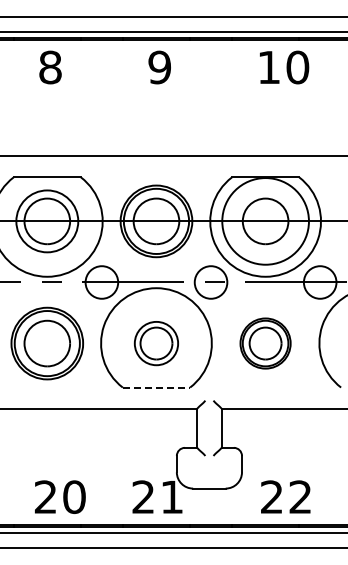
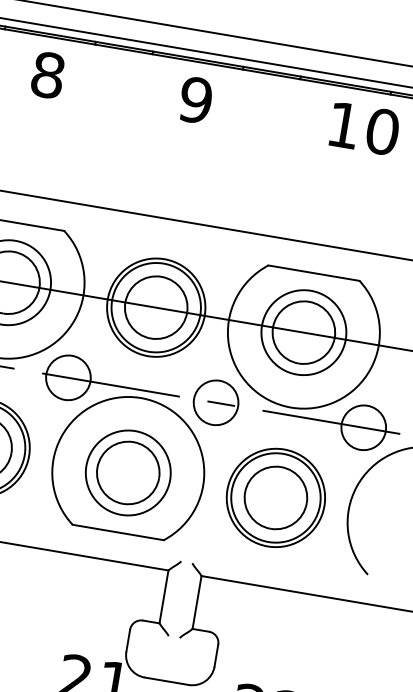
circle: (265, 221) -> (303, 332), size x0.71
part: (156, 343) -> (128, 472), size x1.43
part: (265, 343) -> (275, 497), size x1.43
line: (156, 387) -> (118, 532), dashed -> solid

